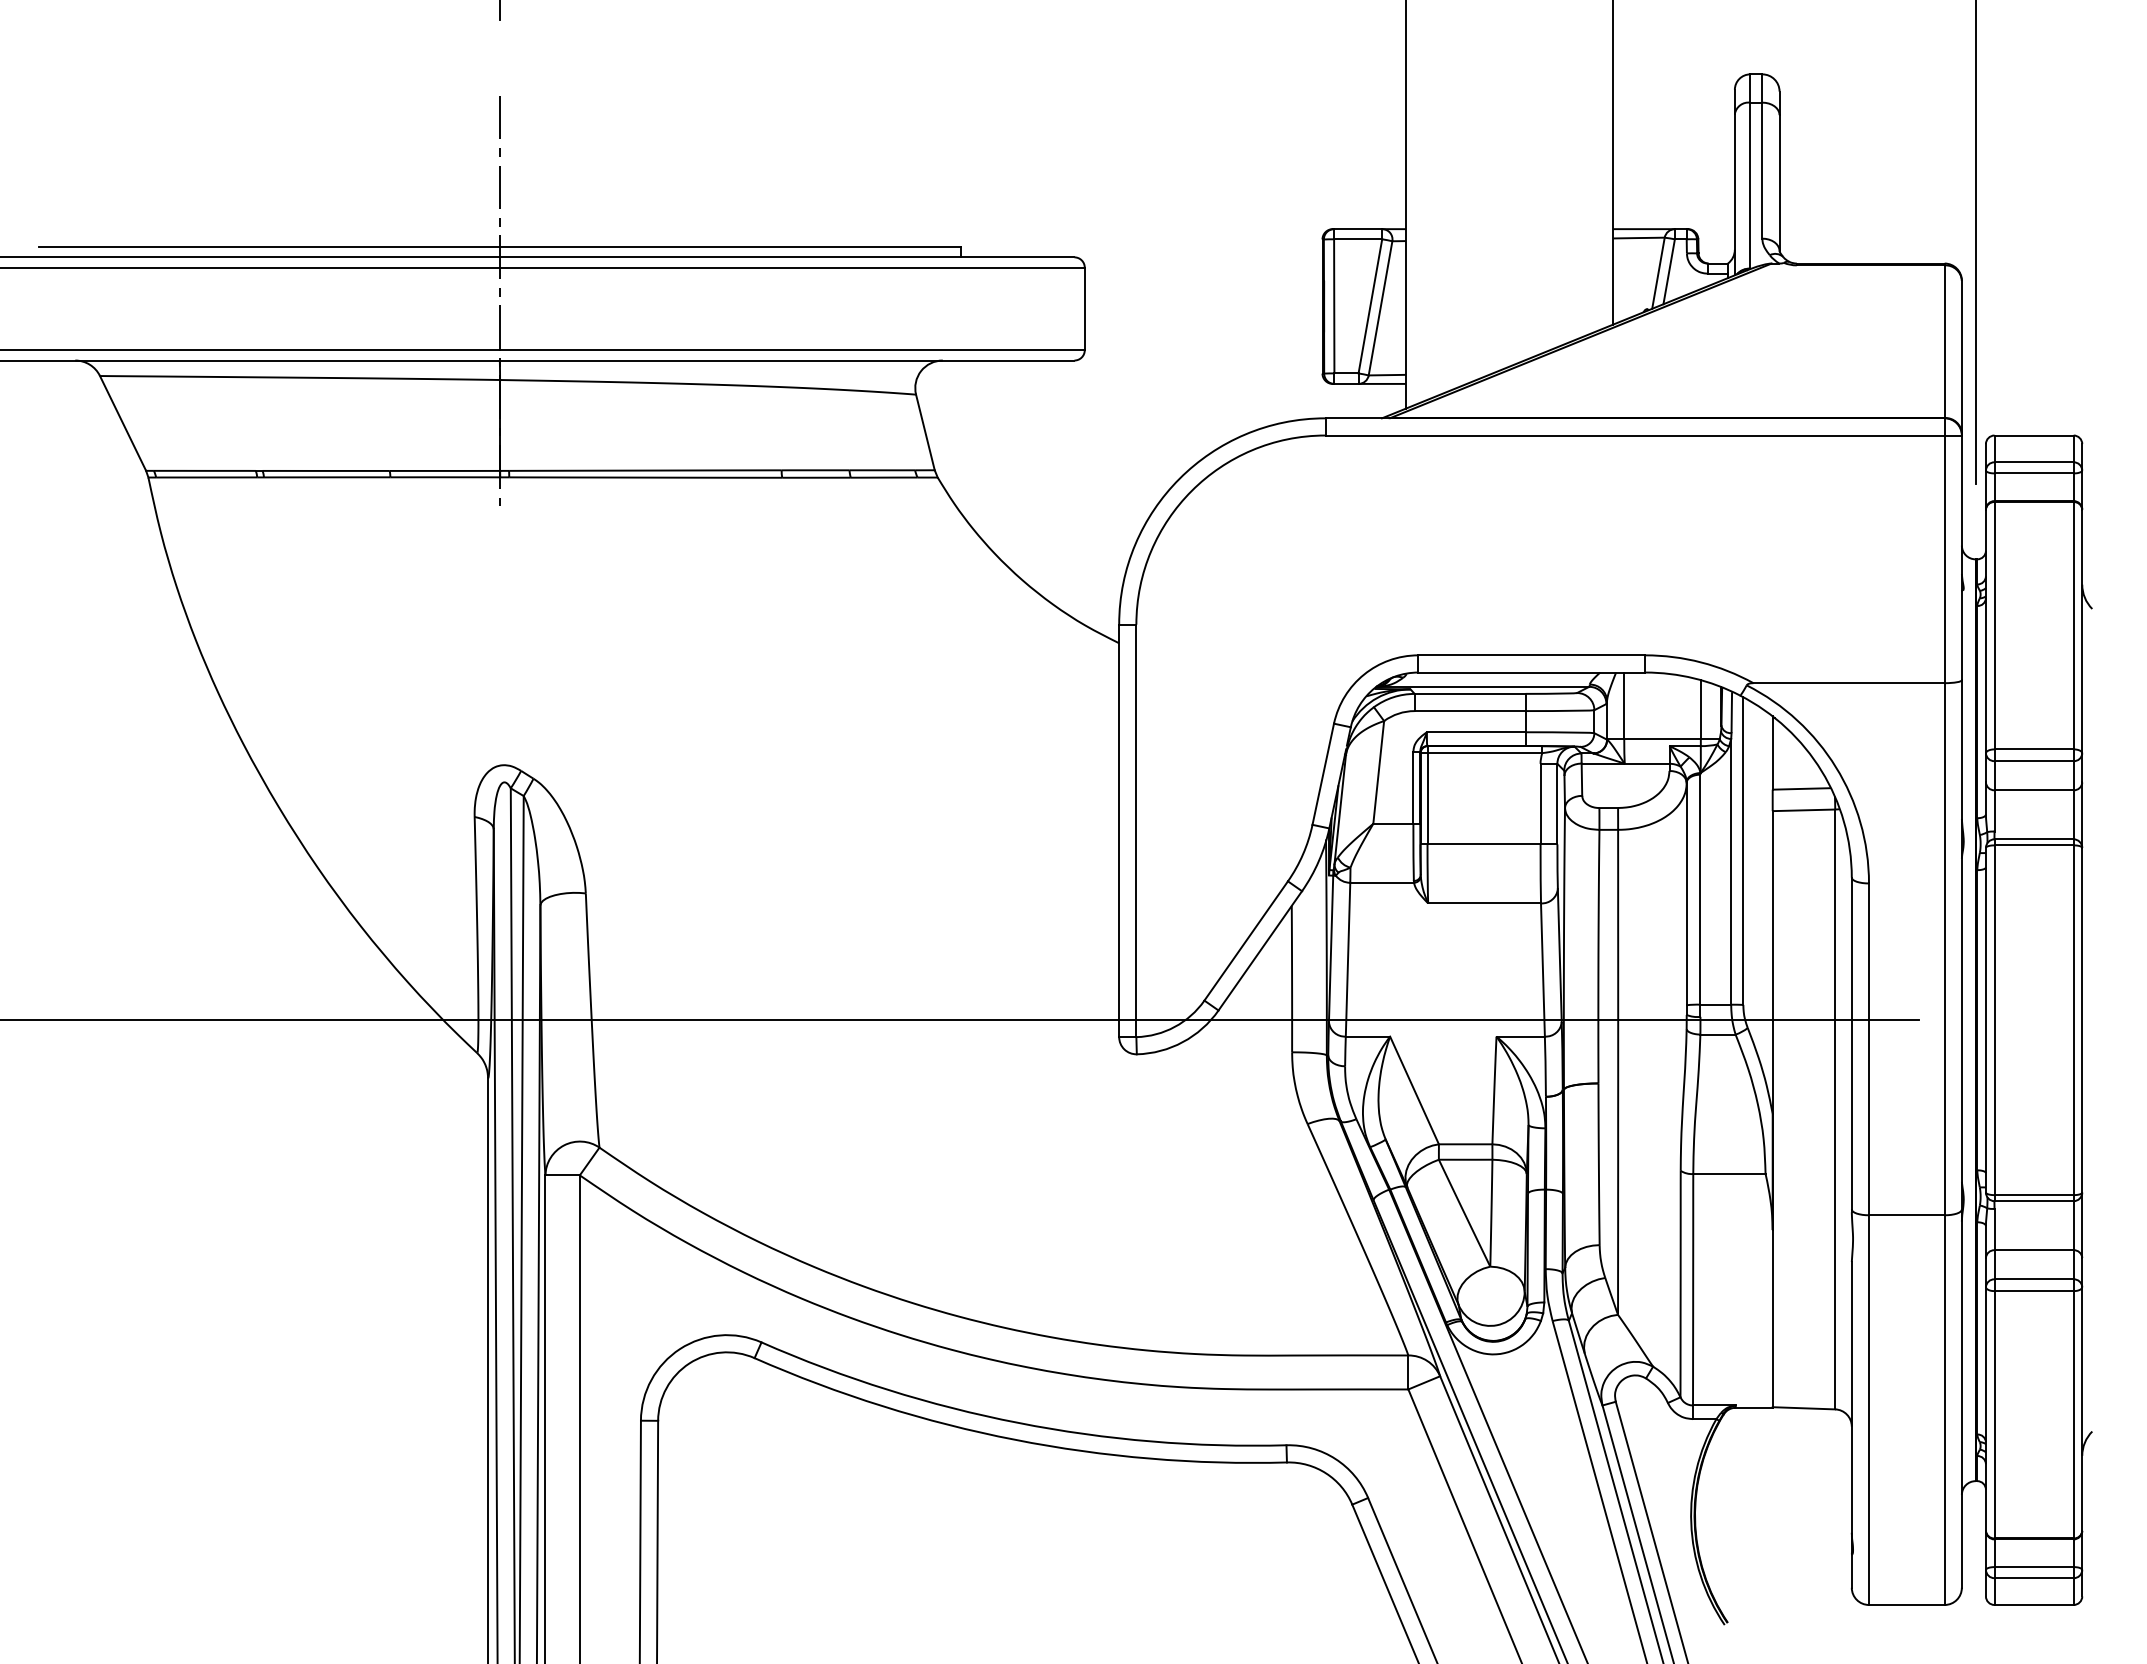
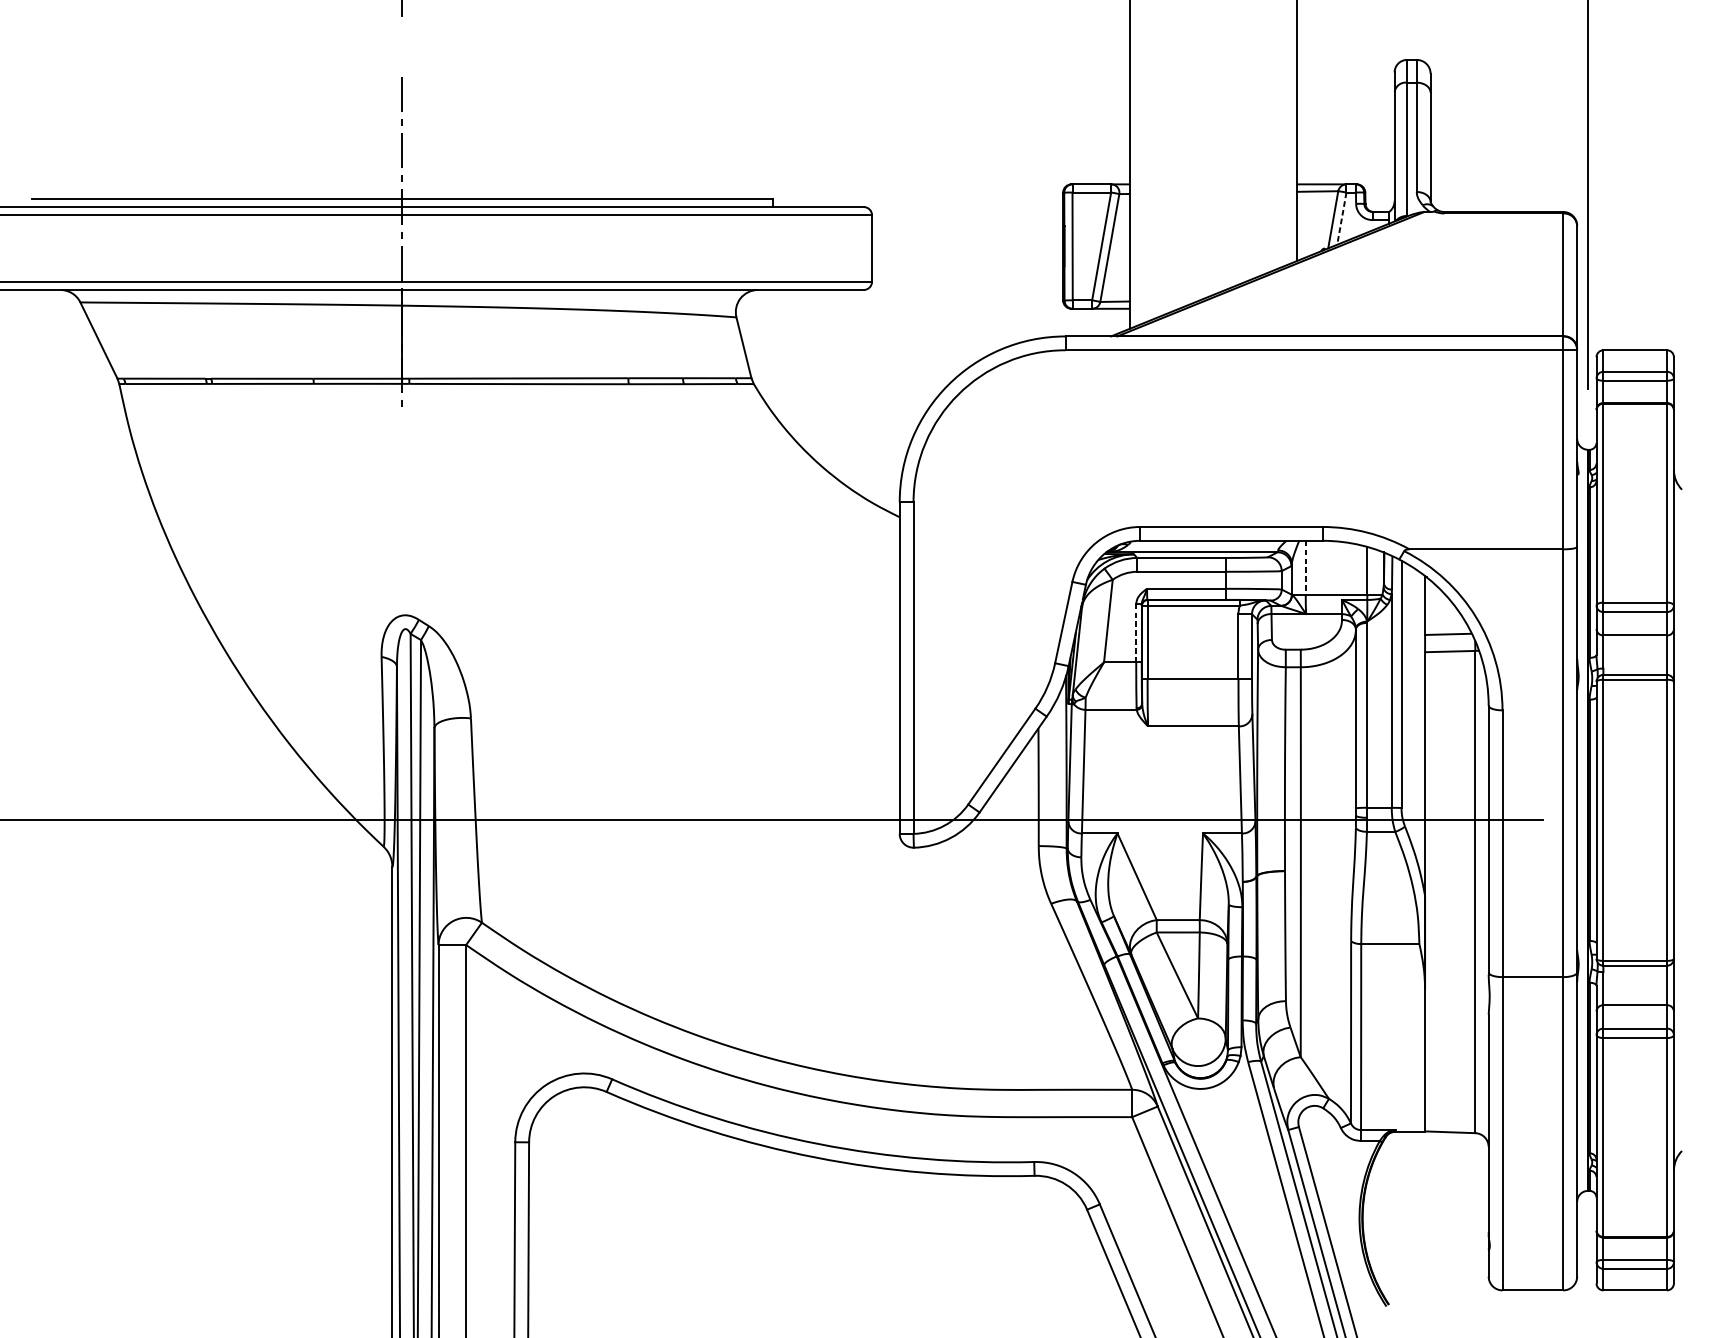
line: (1669, 271) -> (1342, 218), solid -> dashed
line: (1624, 706) -> (1305, 568), solid -> dashed
line: (1413, 787) -> (1136, 633), solid -> dashed

